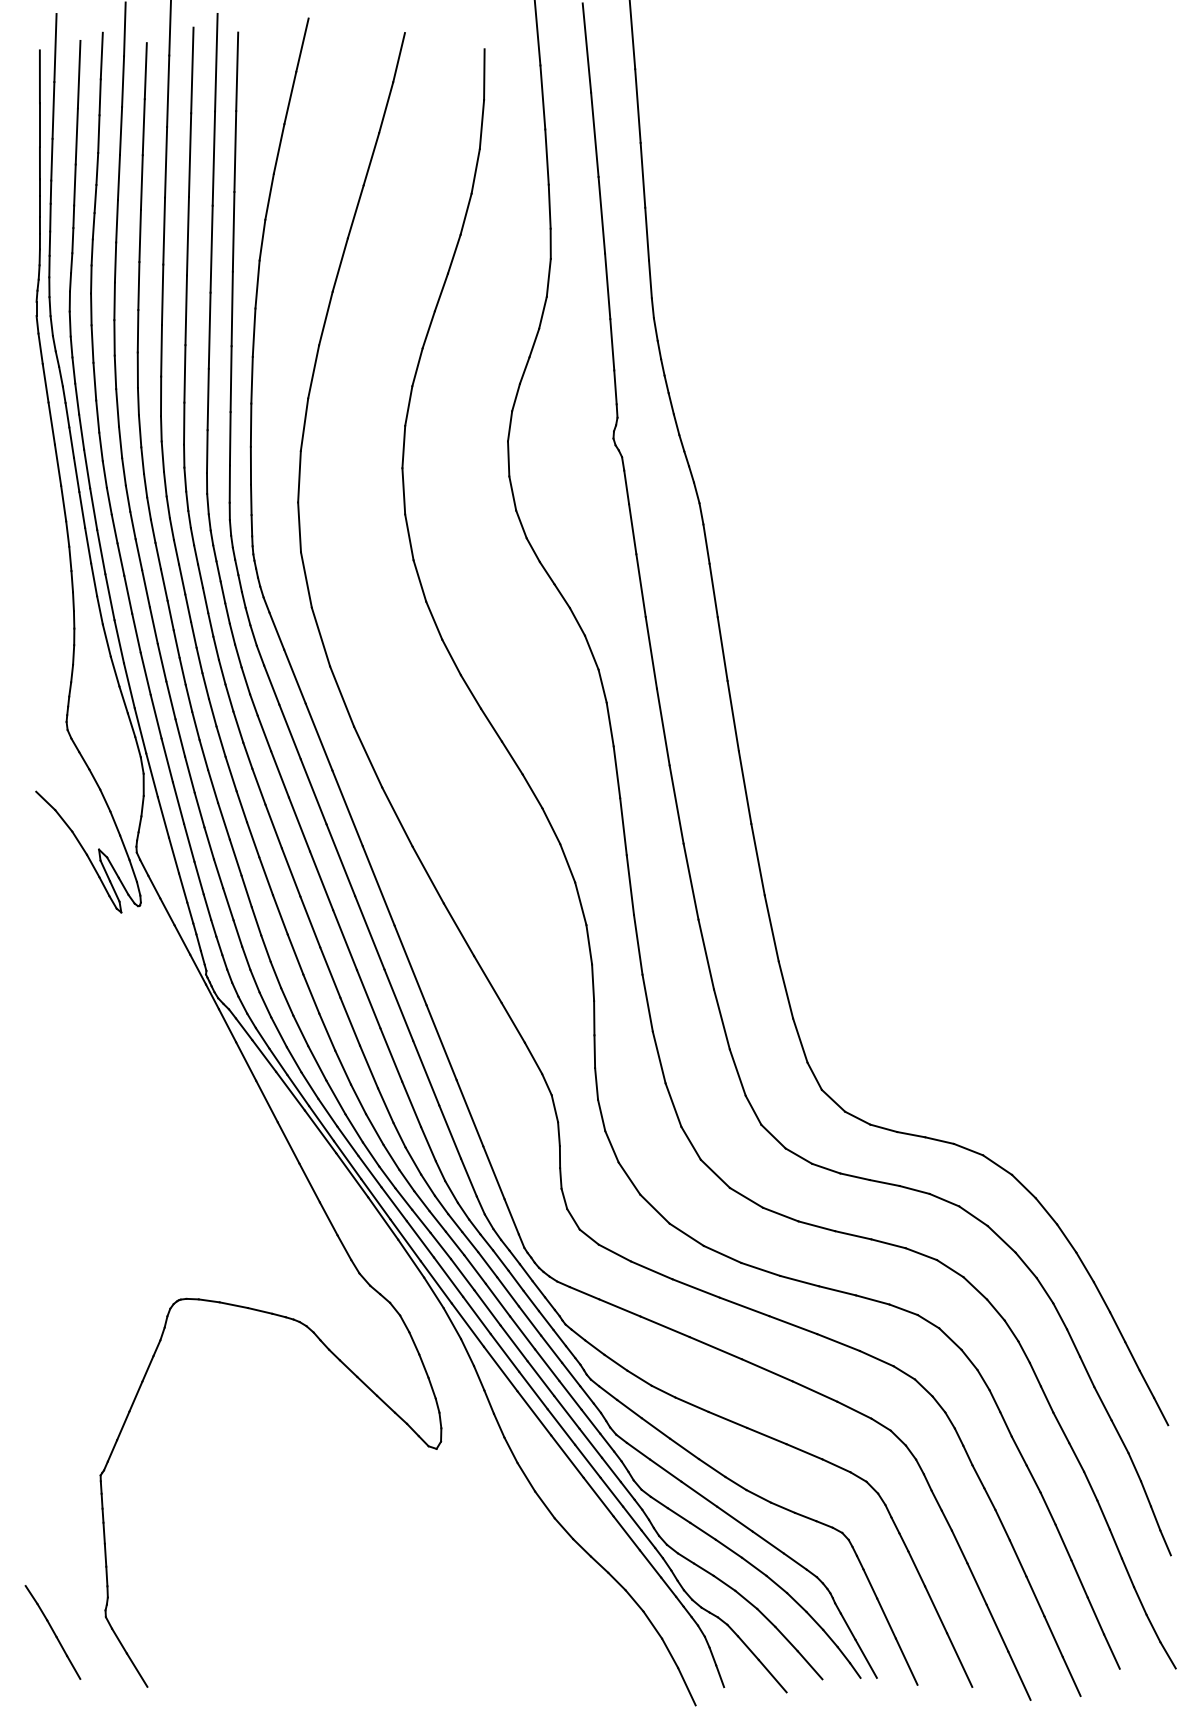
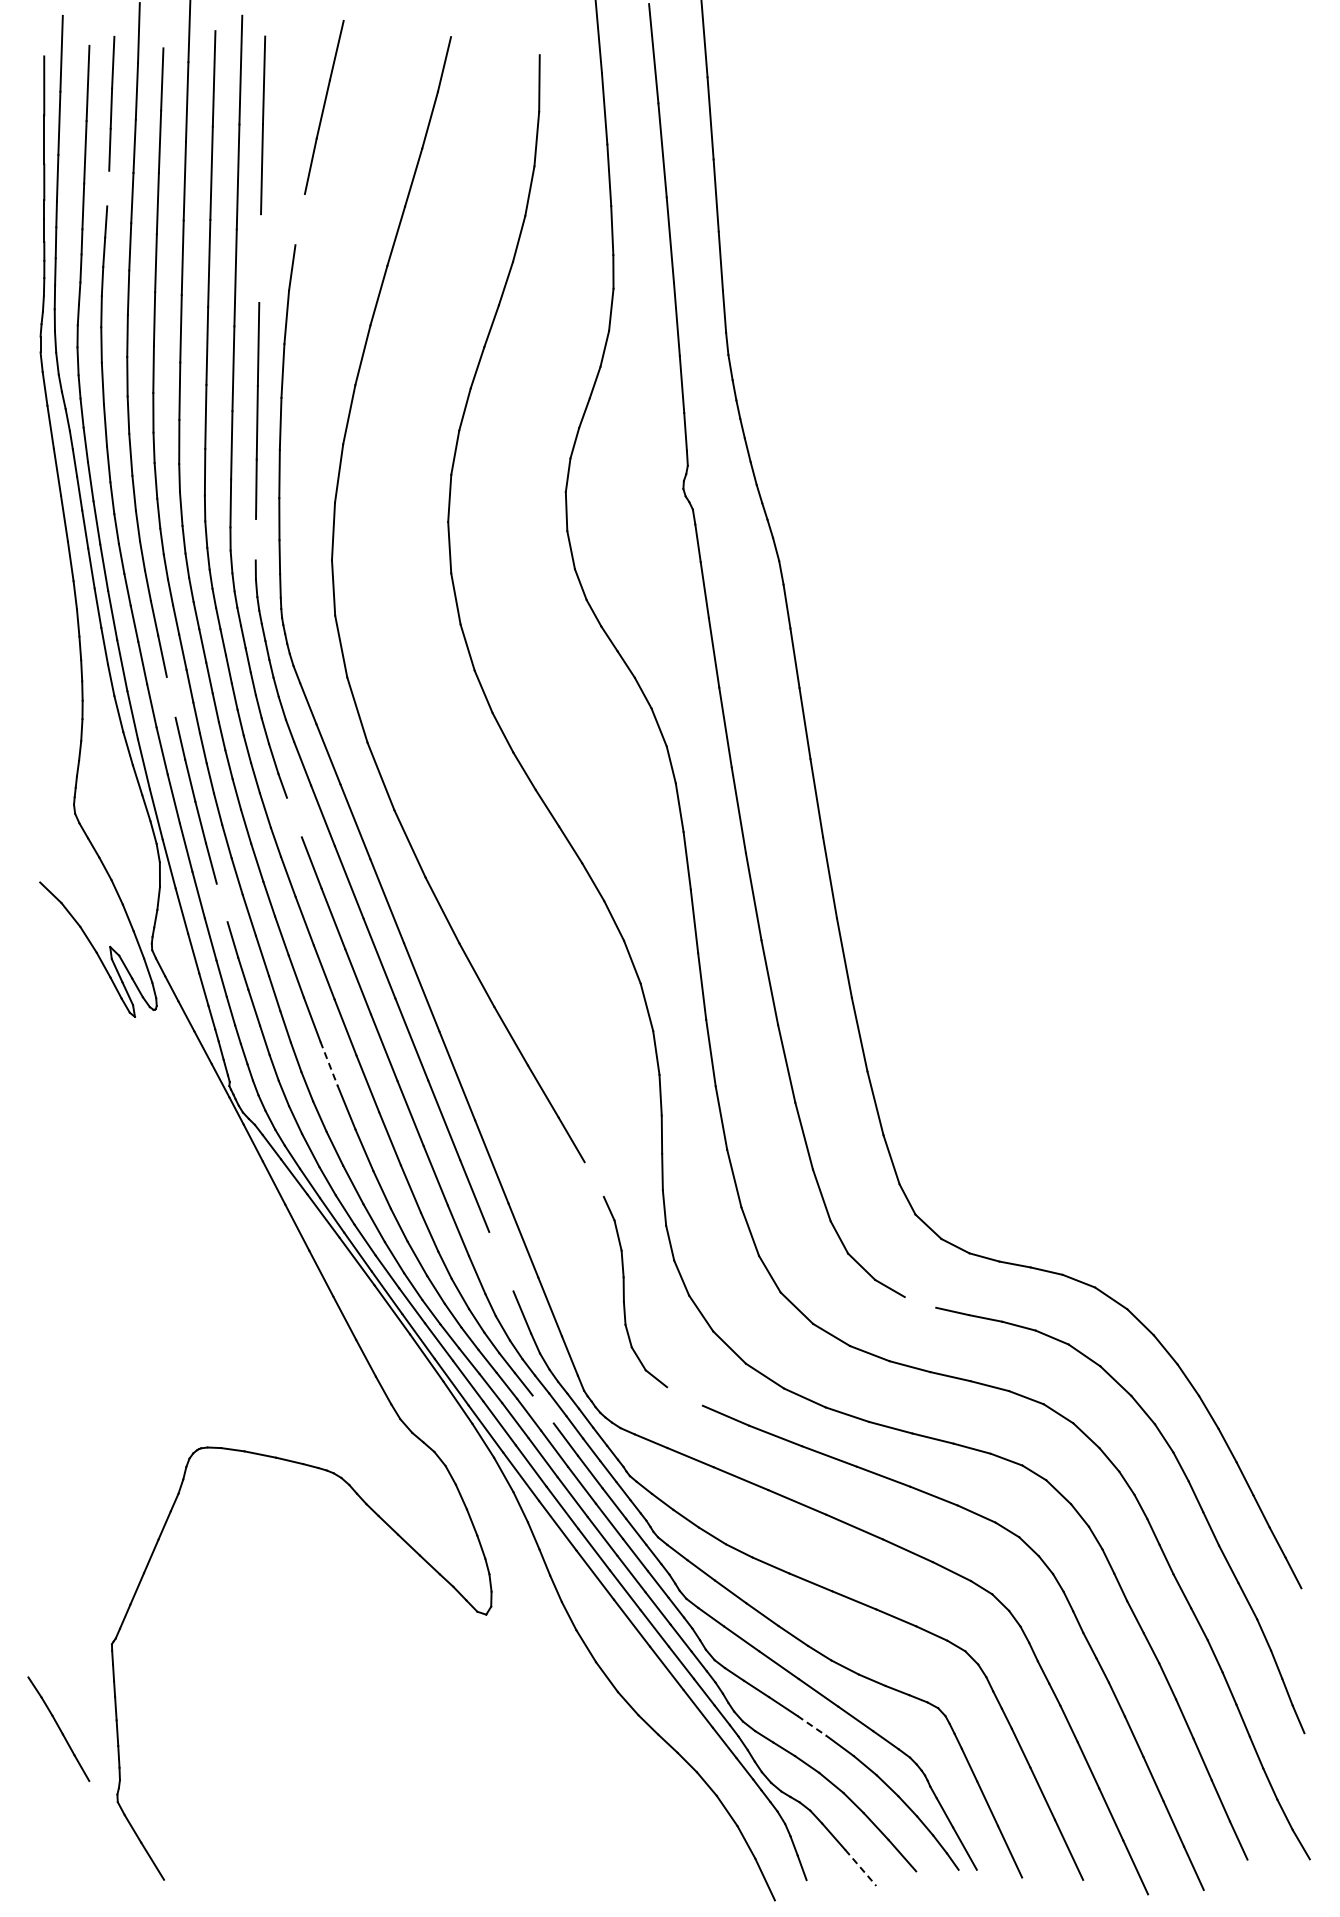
line: (97, 168) -> (108, 188), removed
line: (268, 196) -> (299, 219), removed
line: (233, 231) -> (260, 258), removed
line: (229, 483) -> (255, 539), removed
line: (153, 624) -> (170, 696), removed
line: (264, 733) -> (294, 817), removed
line: (198, 809) -> (221, 902), removed
line: (295, 954) -> (329, 1063), solid -> dashed
line: (532, 1058) -> (593, 1179), removed
line: (450, 1131) -> (501, 1261), removed
line: (826, 1168) -> (920, 1302), removed
line: (614, 1253) -> (684, 1396), removed
line: (487, 1264) -> (542, 1409), removed
line: (728, 1548) -> (811, 1725), solid -> dashed
part: (52, 1631) -> (58, 1728), moved
line: (772, 1675) -> (860, 1867), solid -> dashed

